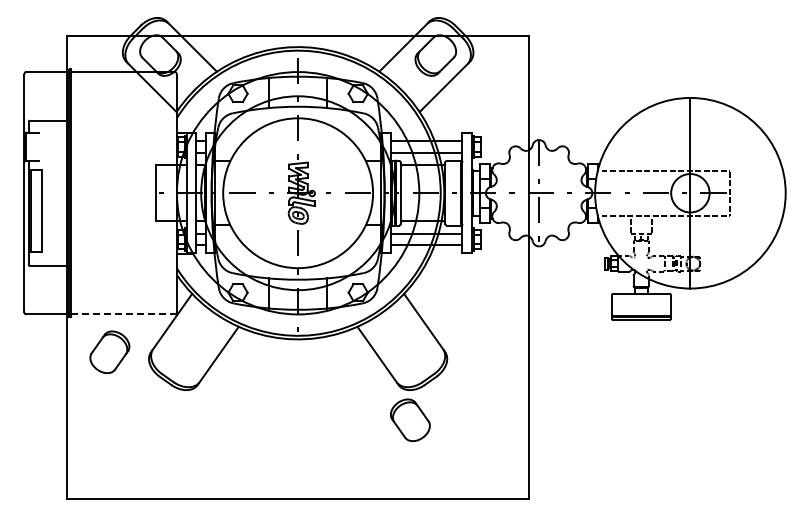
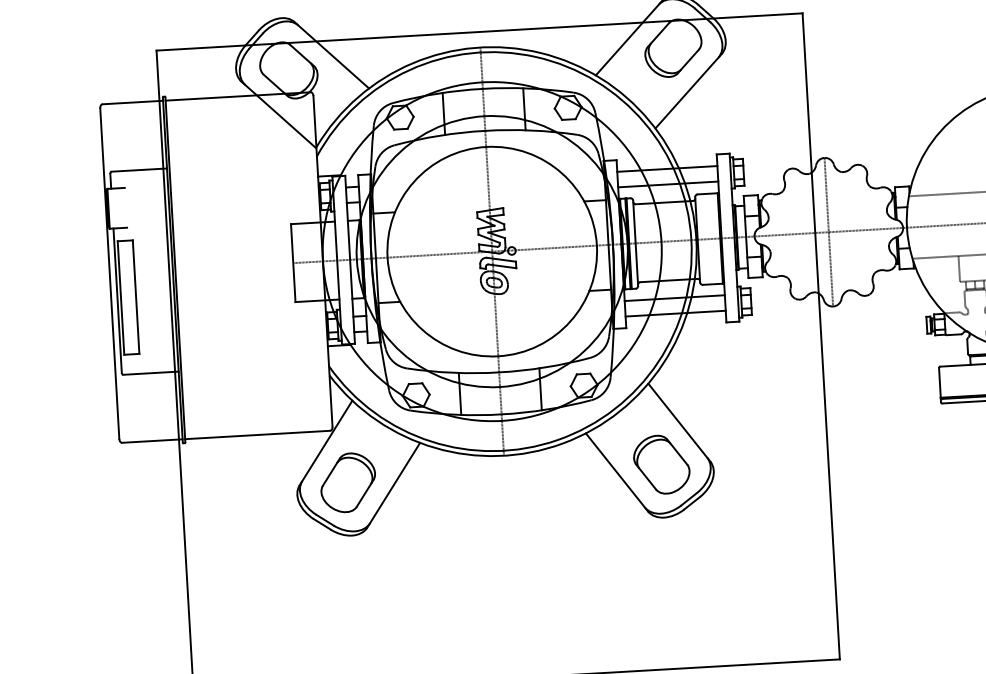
line: (123, 314) -> (258, 435), dashed -> solid
part: (109, 351) -> (347, 481), moved
part: (410, 419) -> (661, 463), moved

